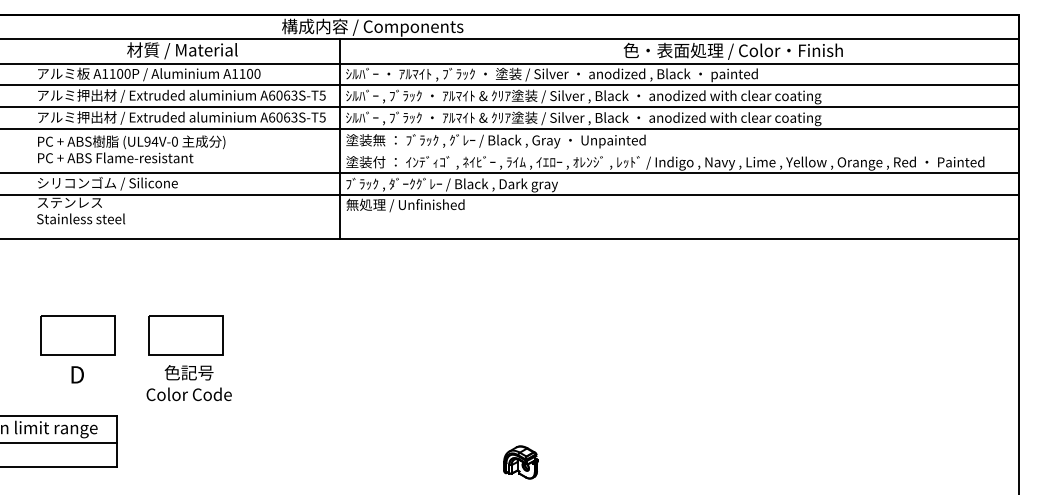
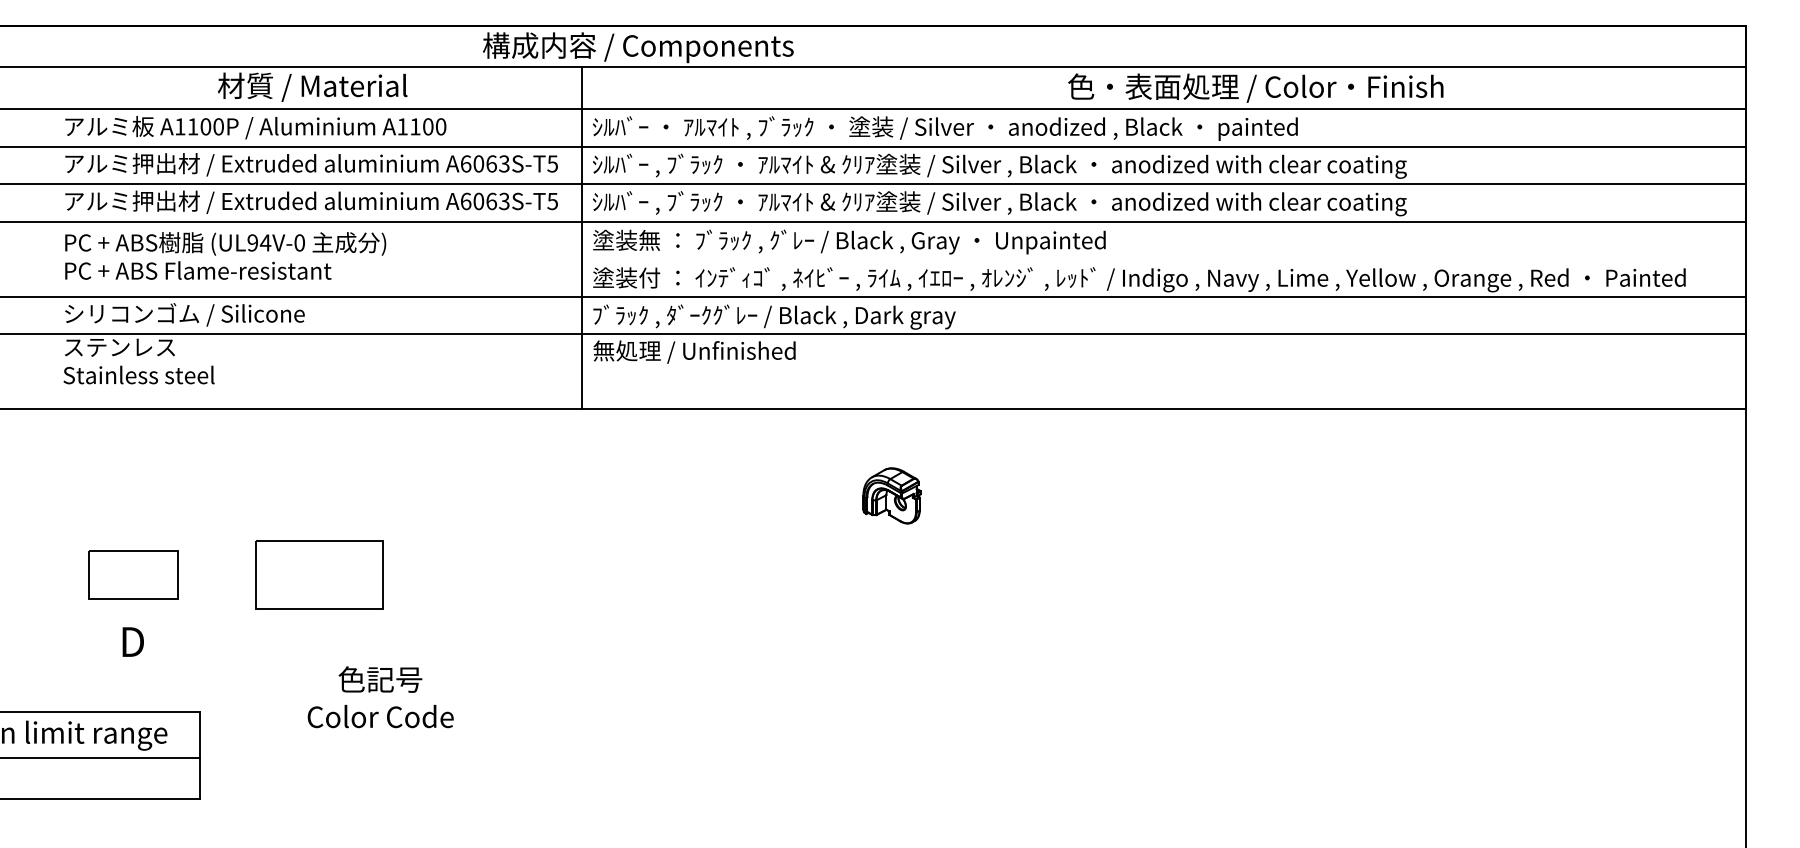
part: (77, 335) -> (132, 574), size x0.7
text: (188, 383) -> (379, 697), moved
part: (520, 462) -> (891, 495), moved

